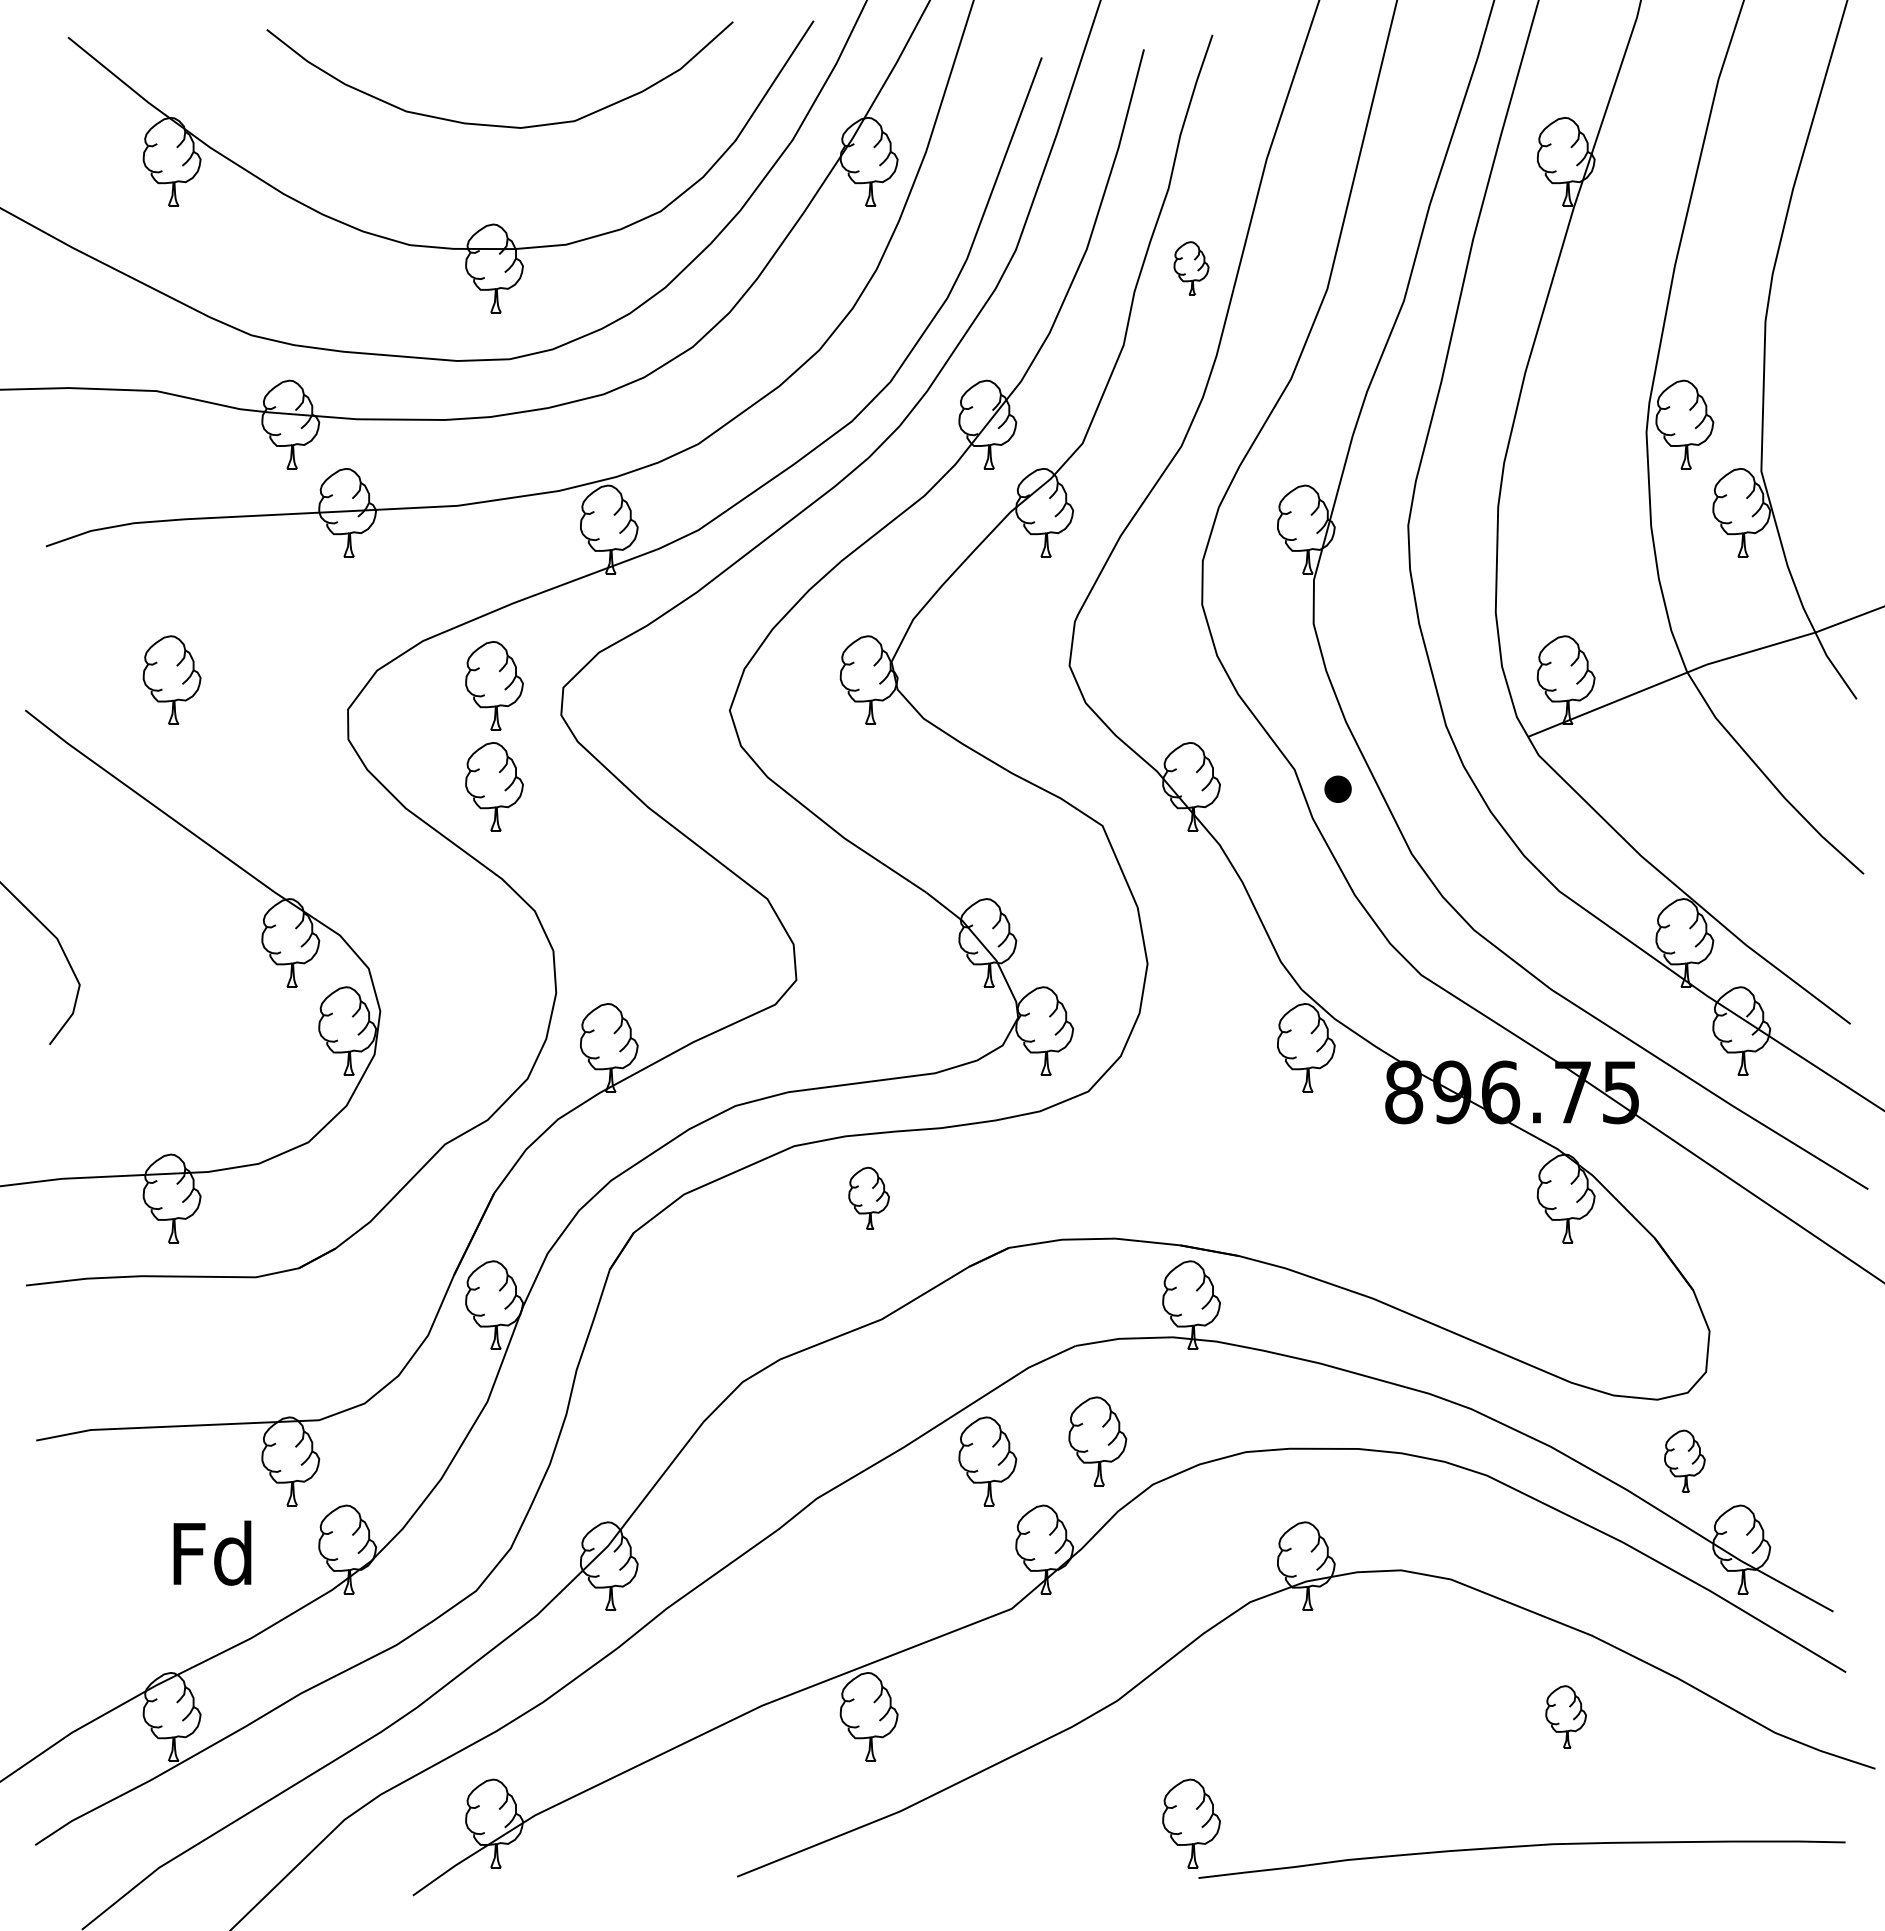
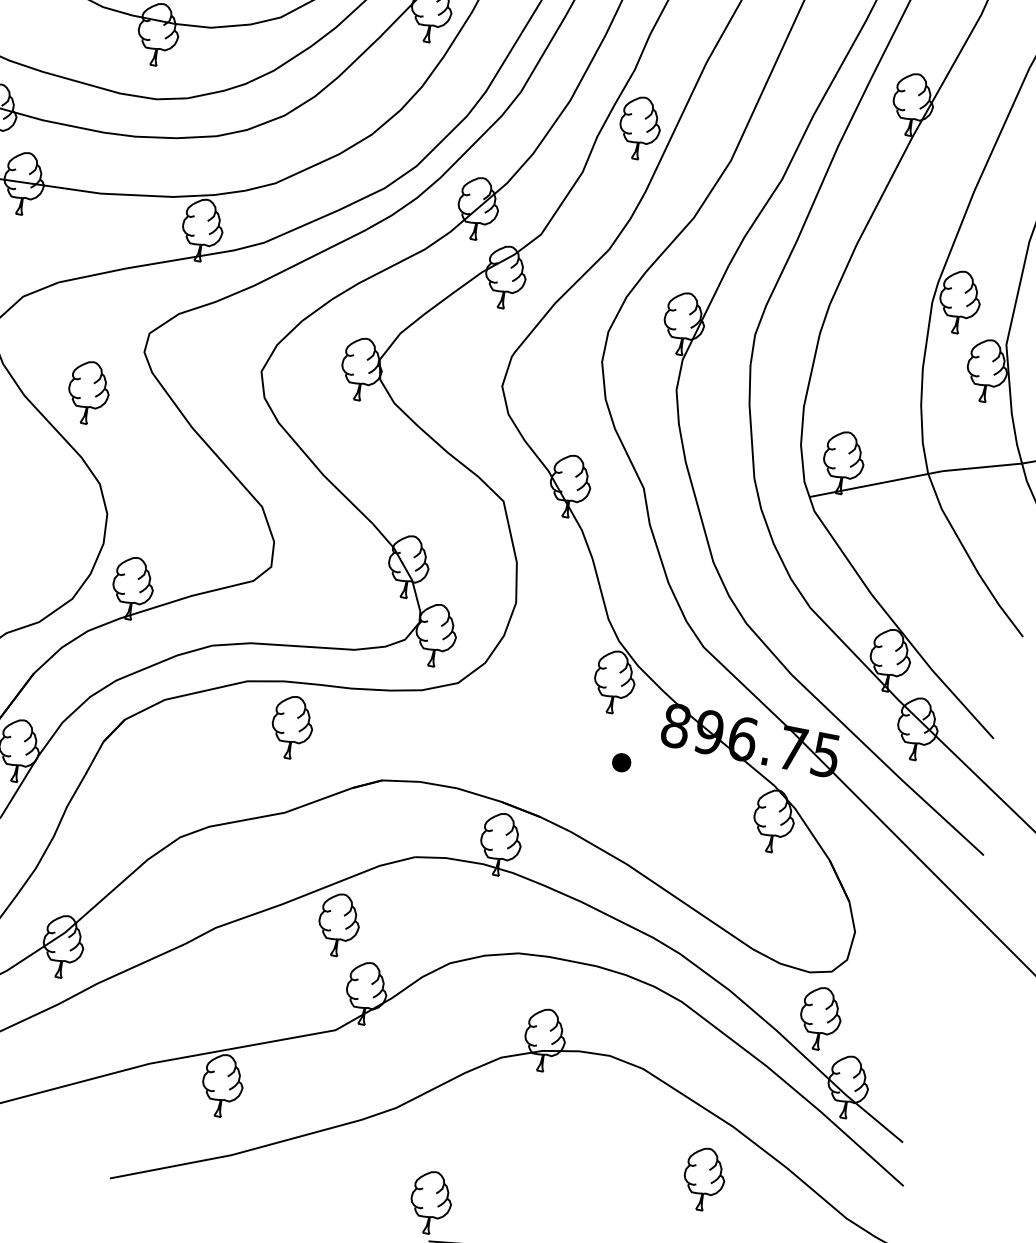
part: (1191, 268) -> (639, 128), size x1.67
part: (494, 685) -> (102, 322), removed
part: (1337, 788) -> (621, 762), moved
part: (868, 1198) -> (291, 727), size x1.43
part: (1097, 1441) -> (417, 926), removed
part: (1684, 1461) -> (820, 1018), size x1.43
part: (1565, 1716) -> (703, 1178), size x1.43

